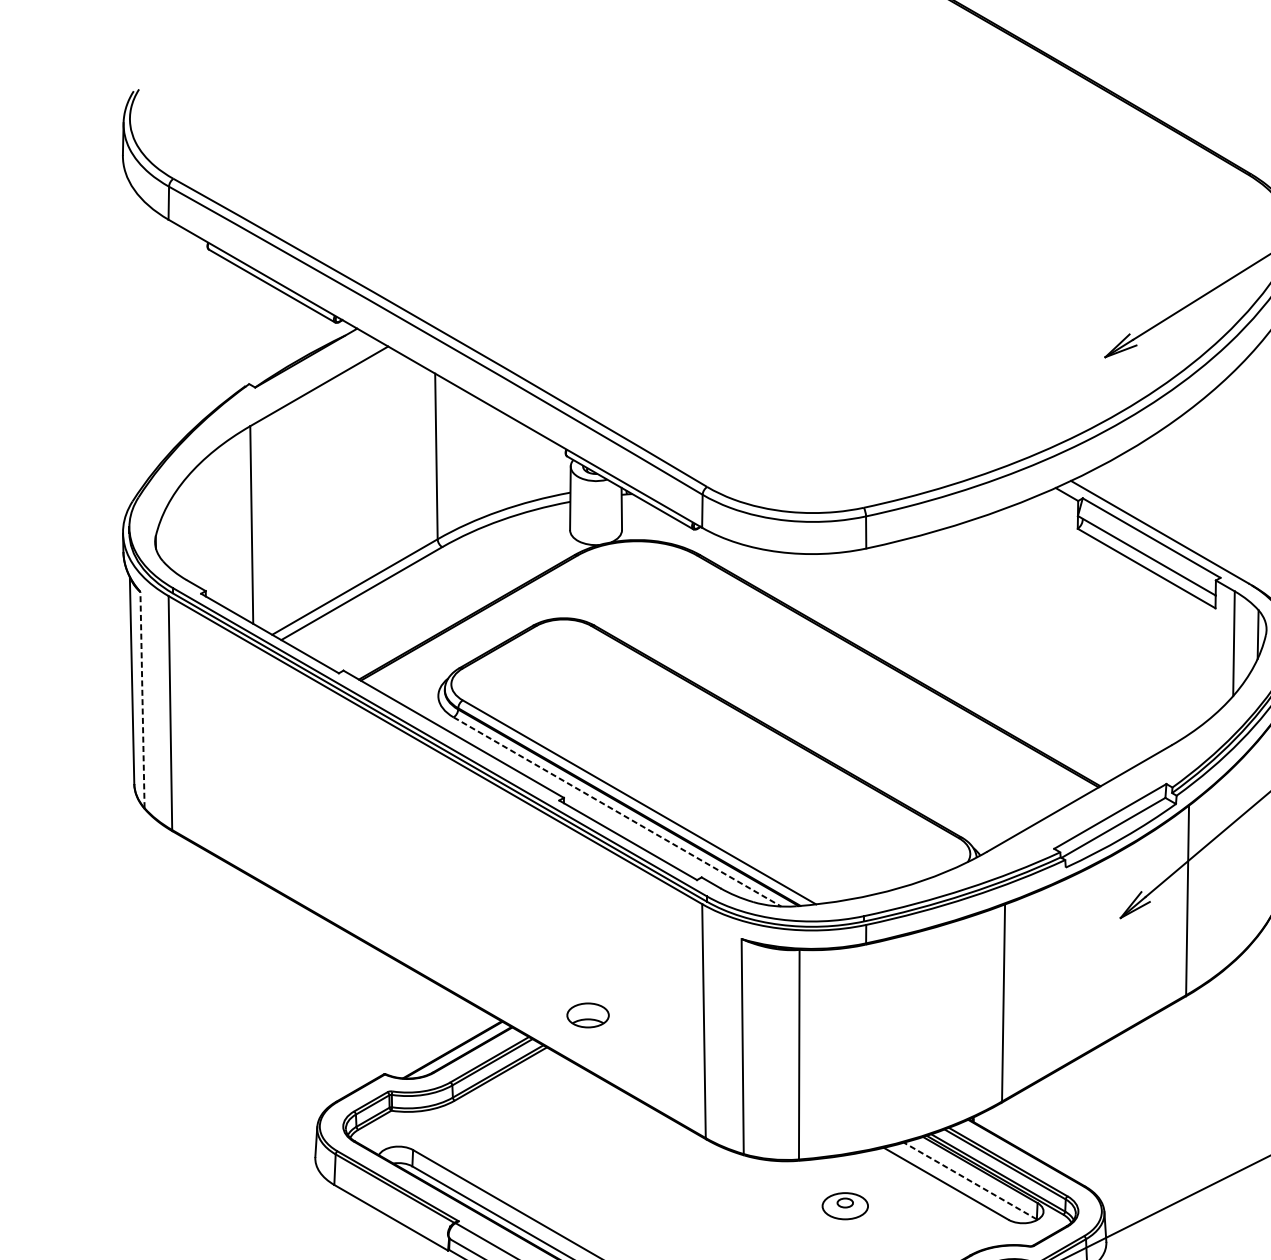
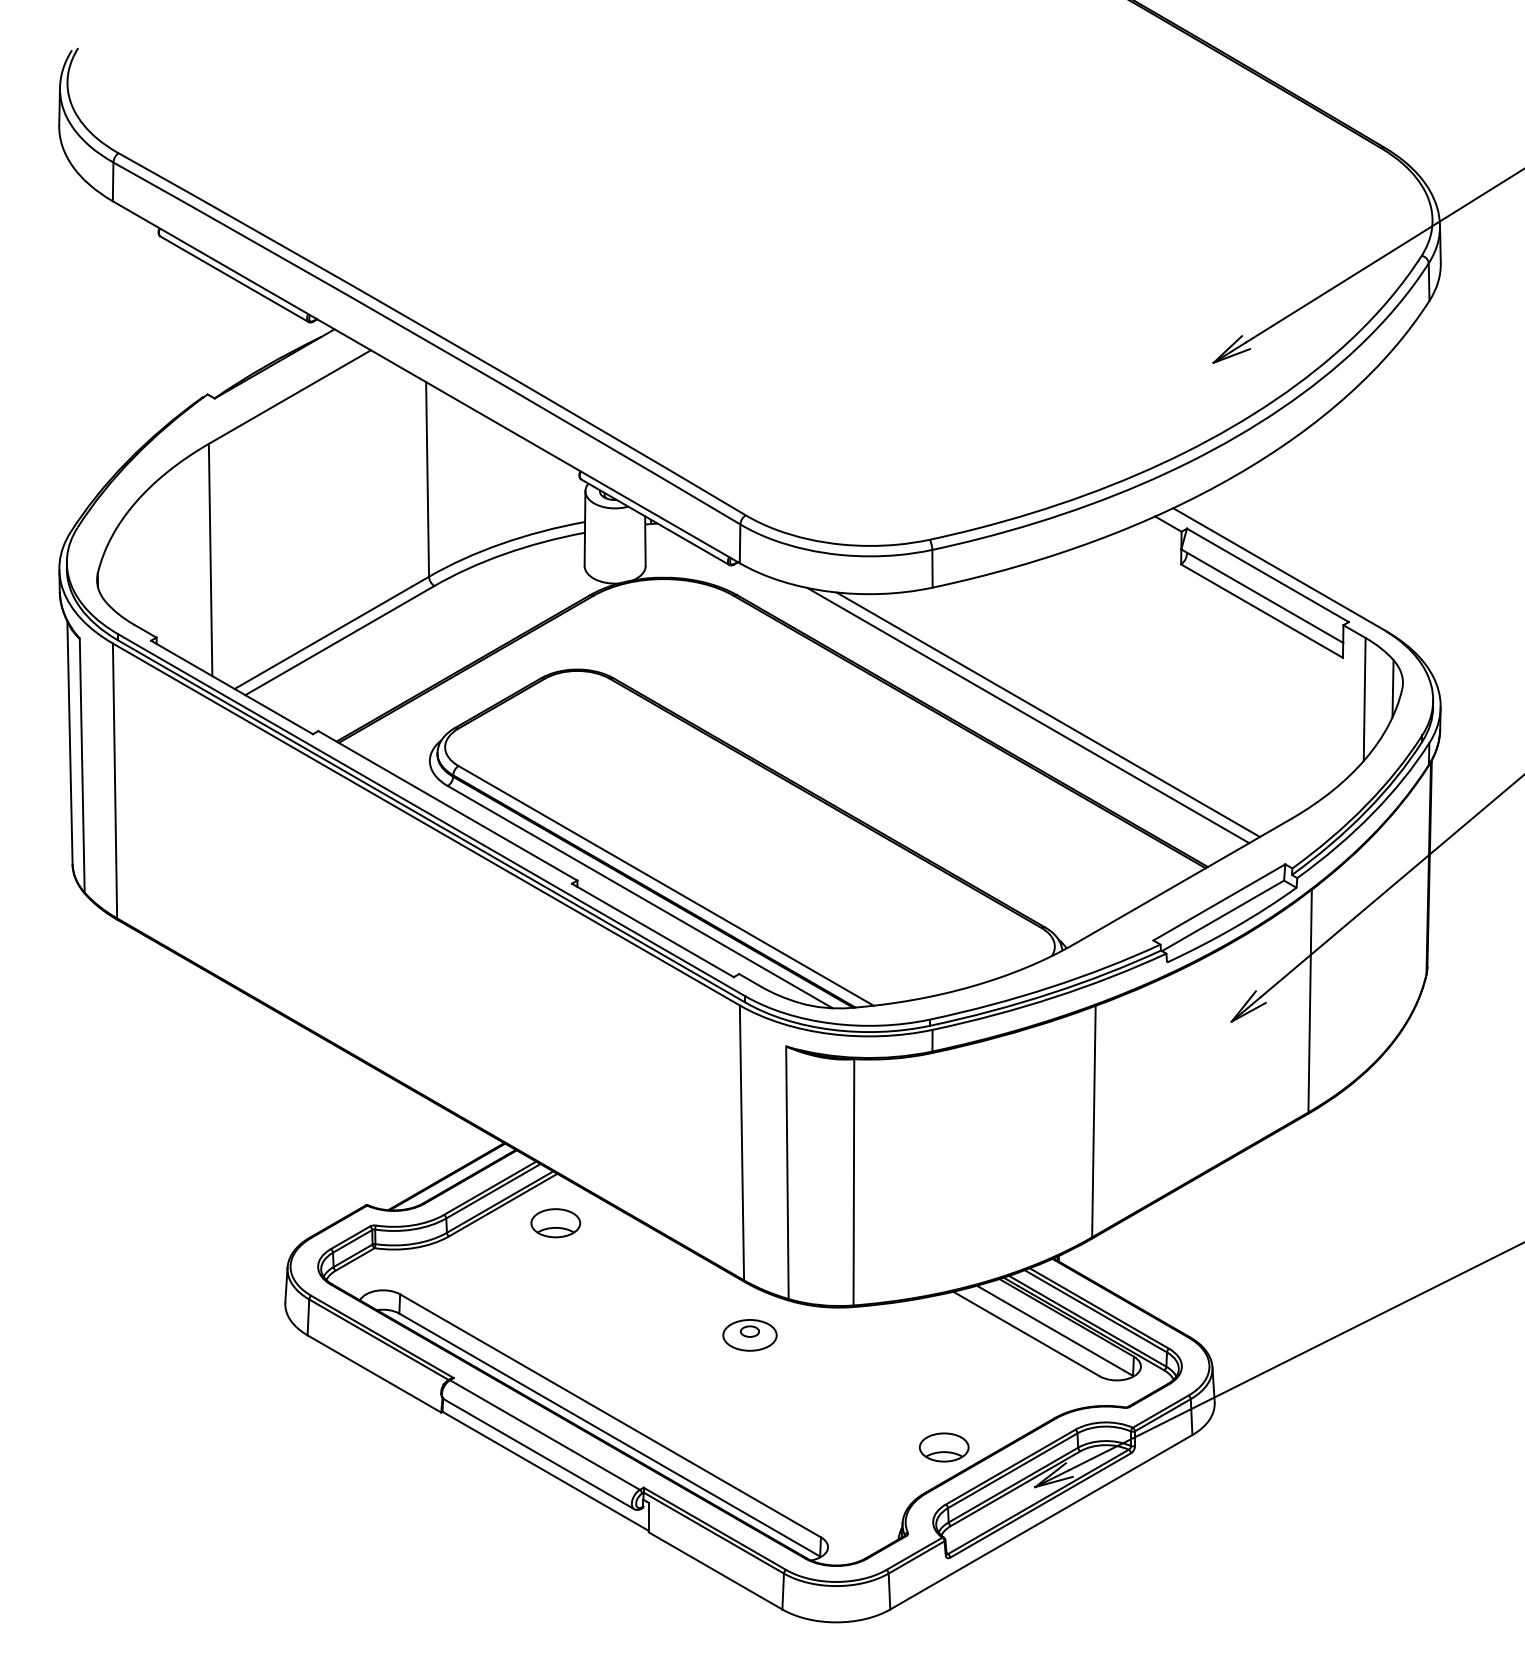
line: (964, 656) -> (1047, 714), added
line: (947, 657) -> (1028, 715), added
line: (142, 699) -> (82, 765), dashed -> solid
line: (617, 812) -> (640, 897), dashed -> solid
part: (587, 1015) -> (555, 1223), moved
line: (969, 1180) -> (1054, 1330), dashed -> solid
part: (844, 1206) -> (749, 1335), moved

